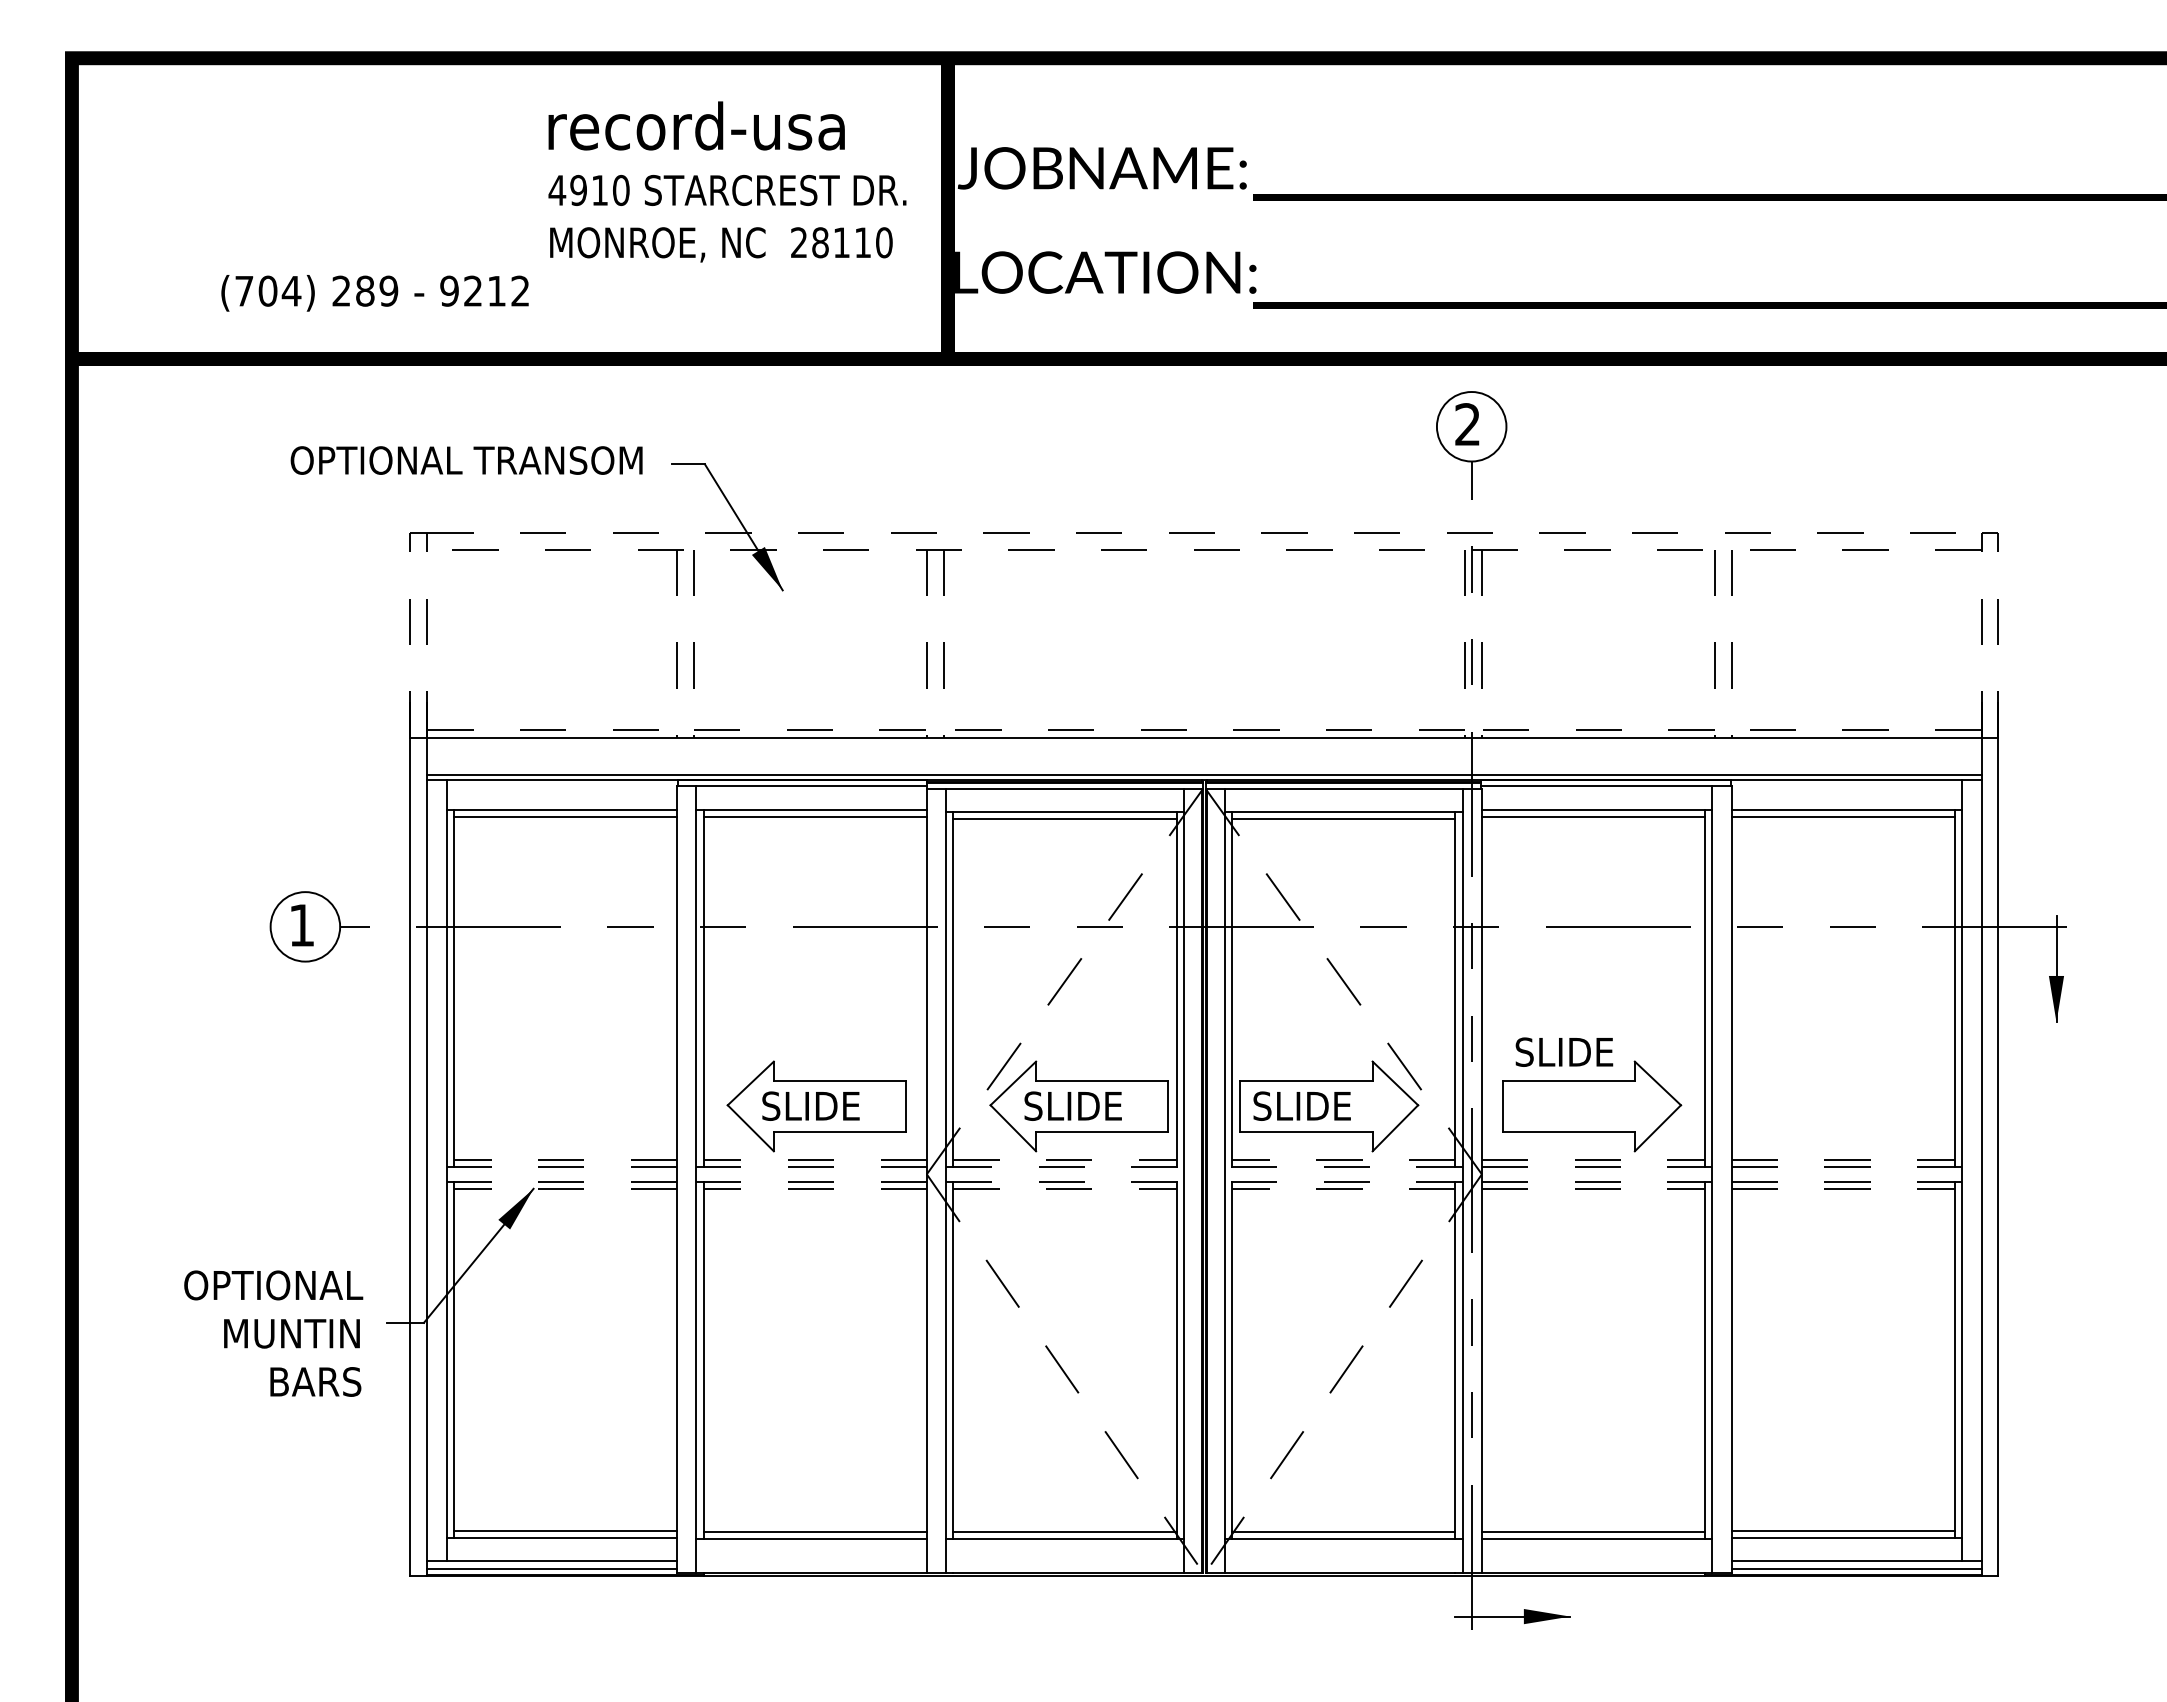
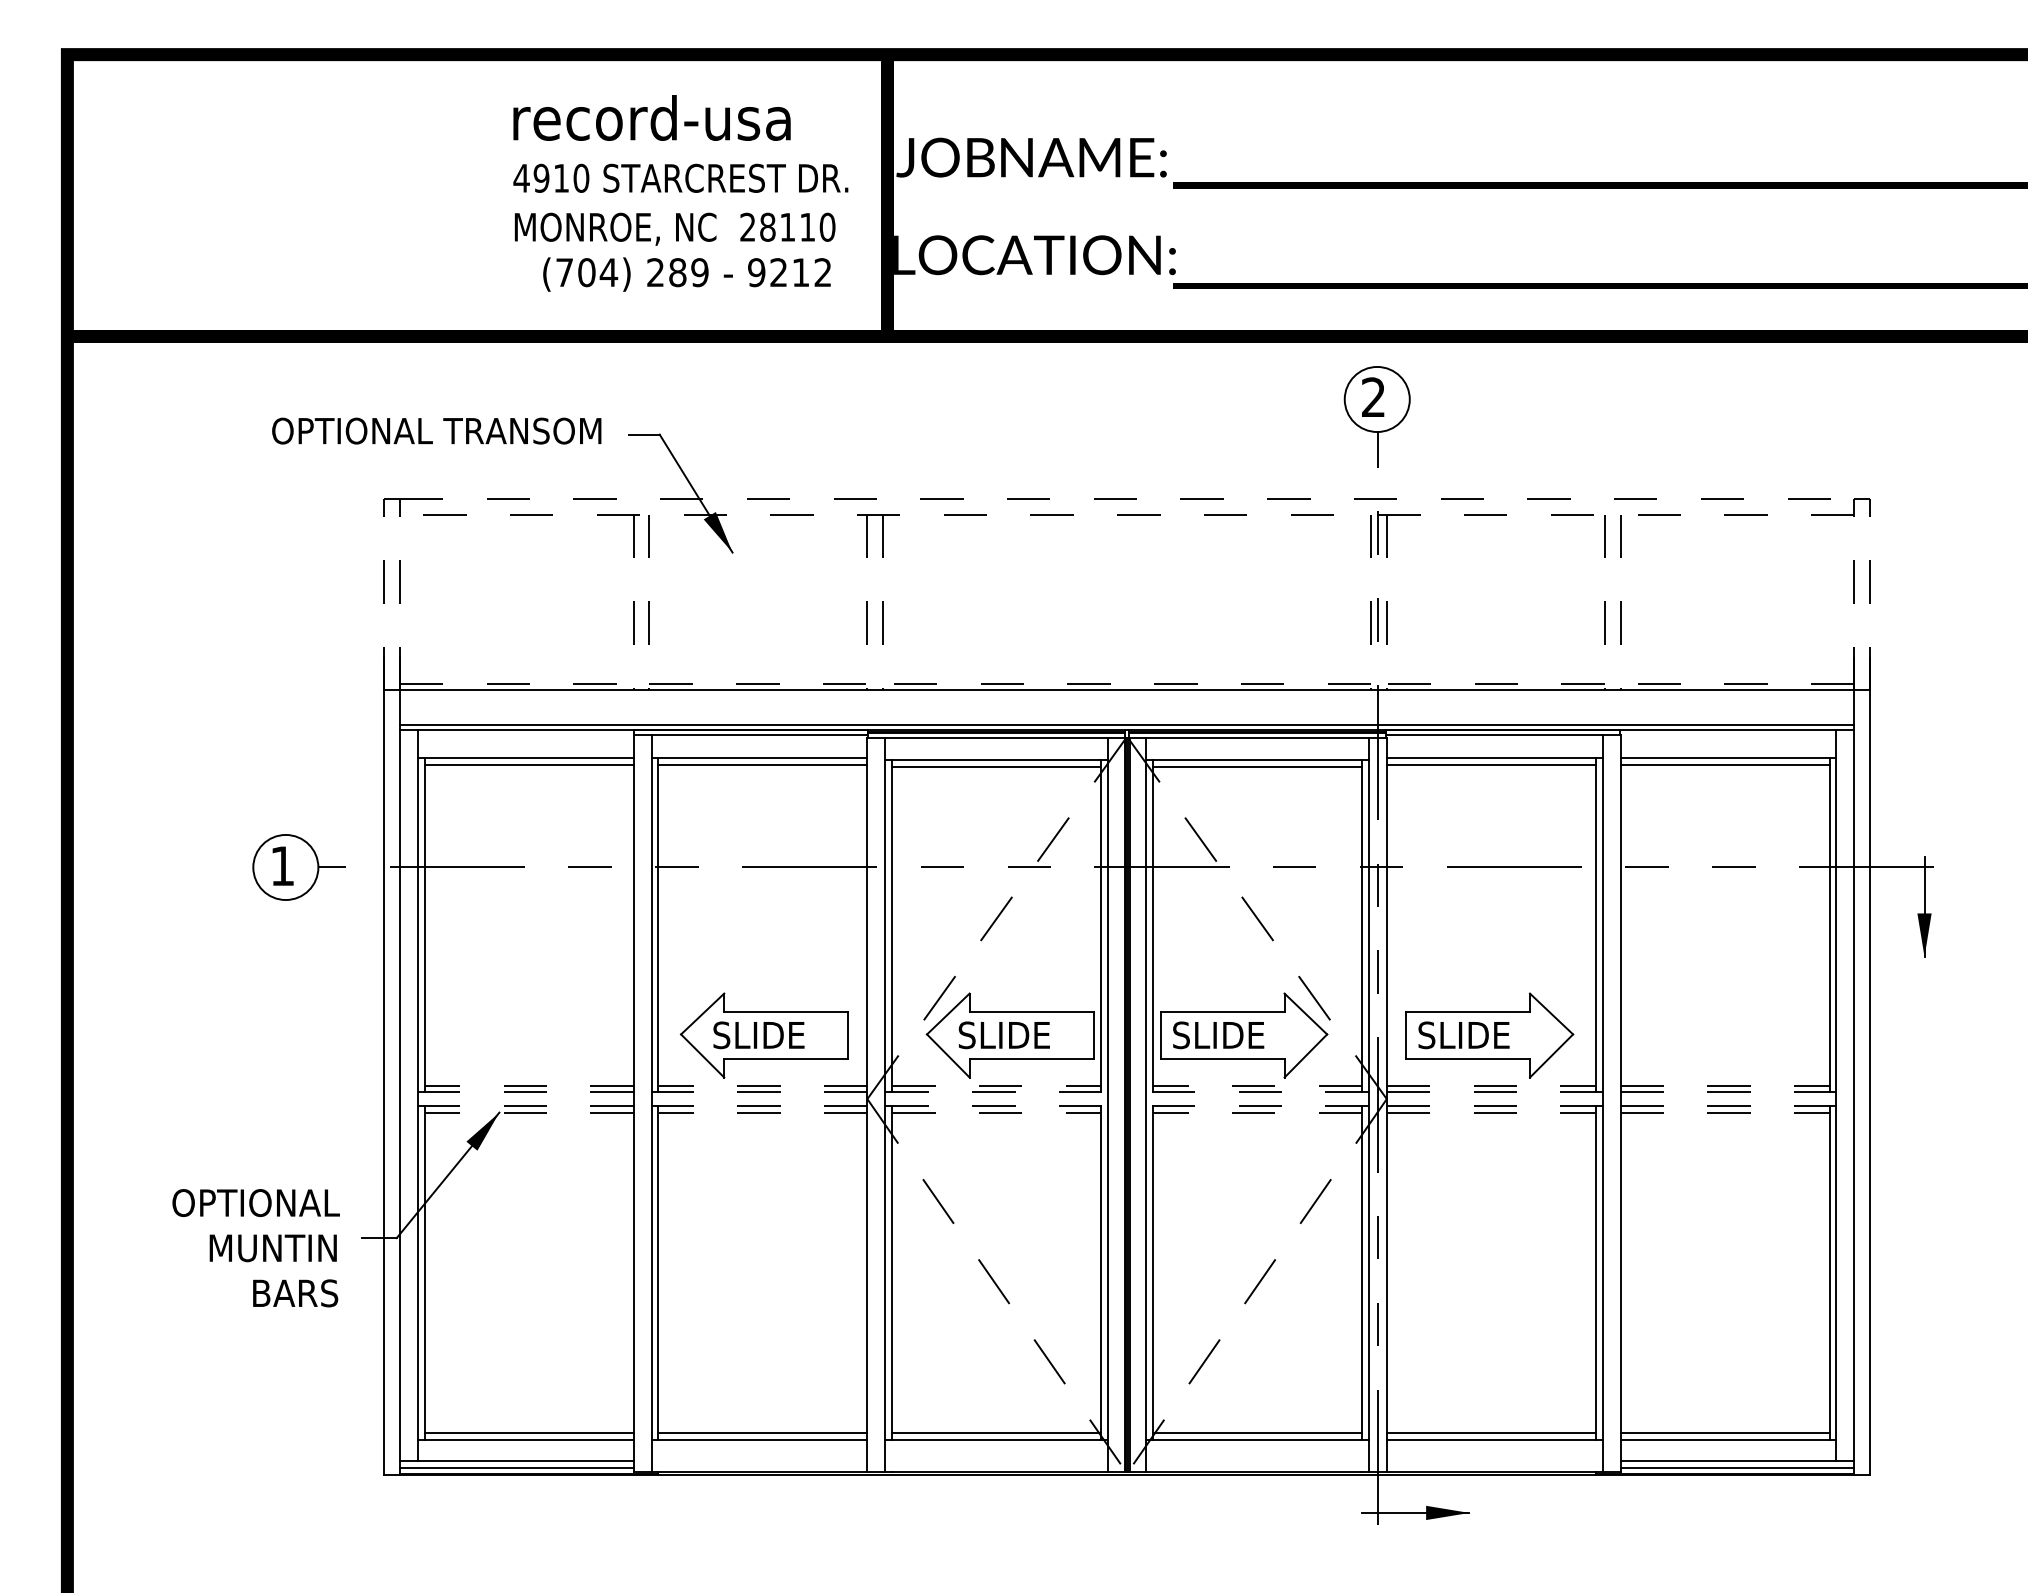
text: (374, 293) -> (686, 274), moved
text: (1564, 1051) -> (1464, 1034), moved

